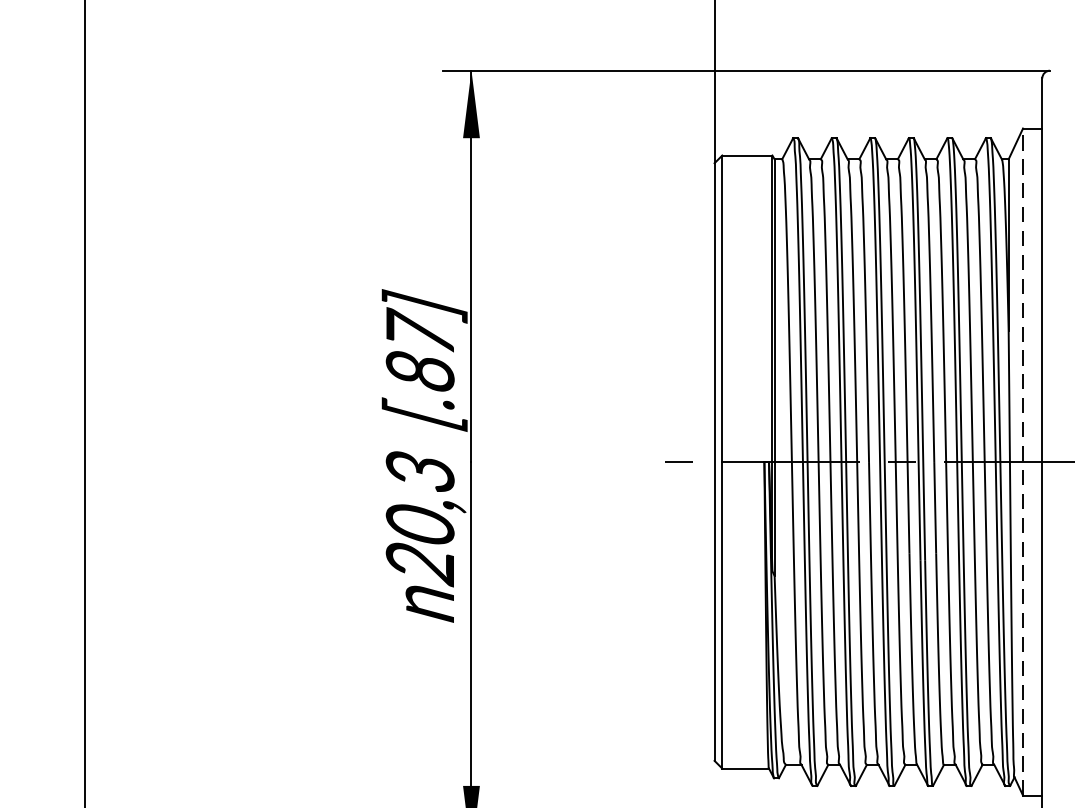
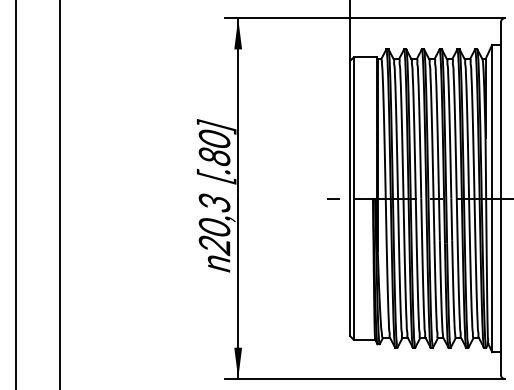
text: (420, 329) -> (214, 137), [.87] -> [.80]
line: (1023, 461) -> (492, 198), dashed -> solid

